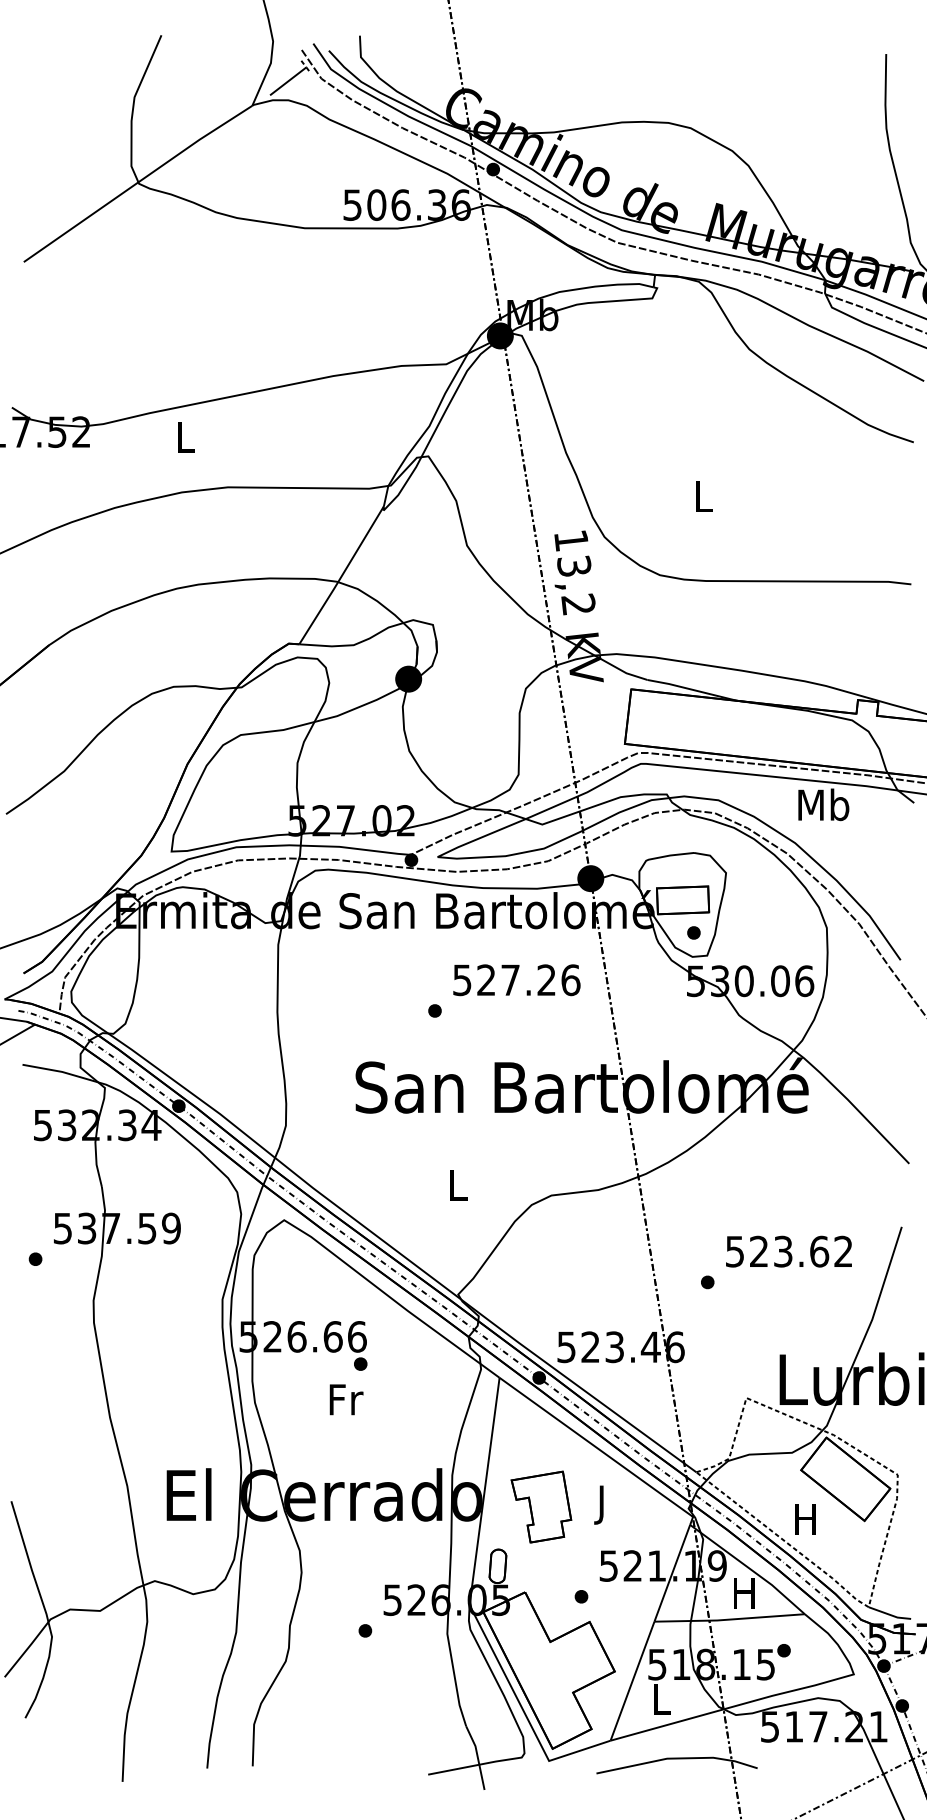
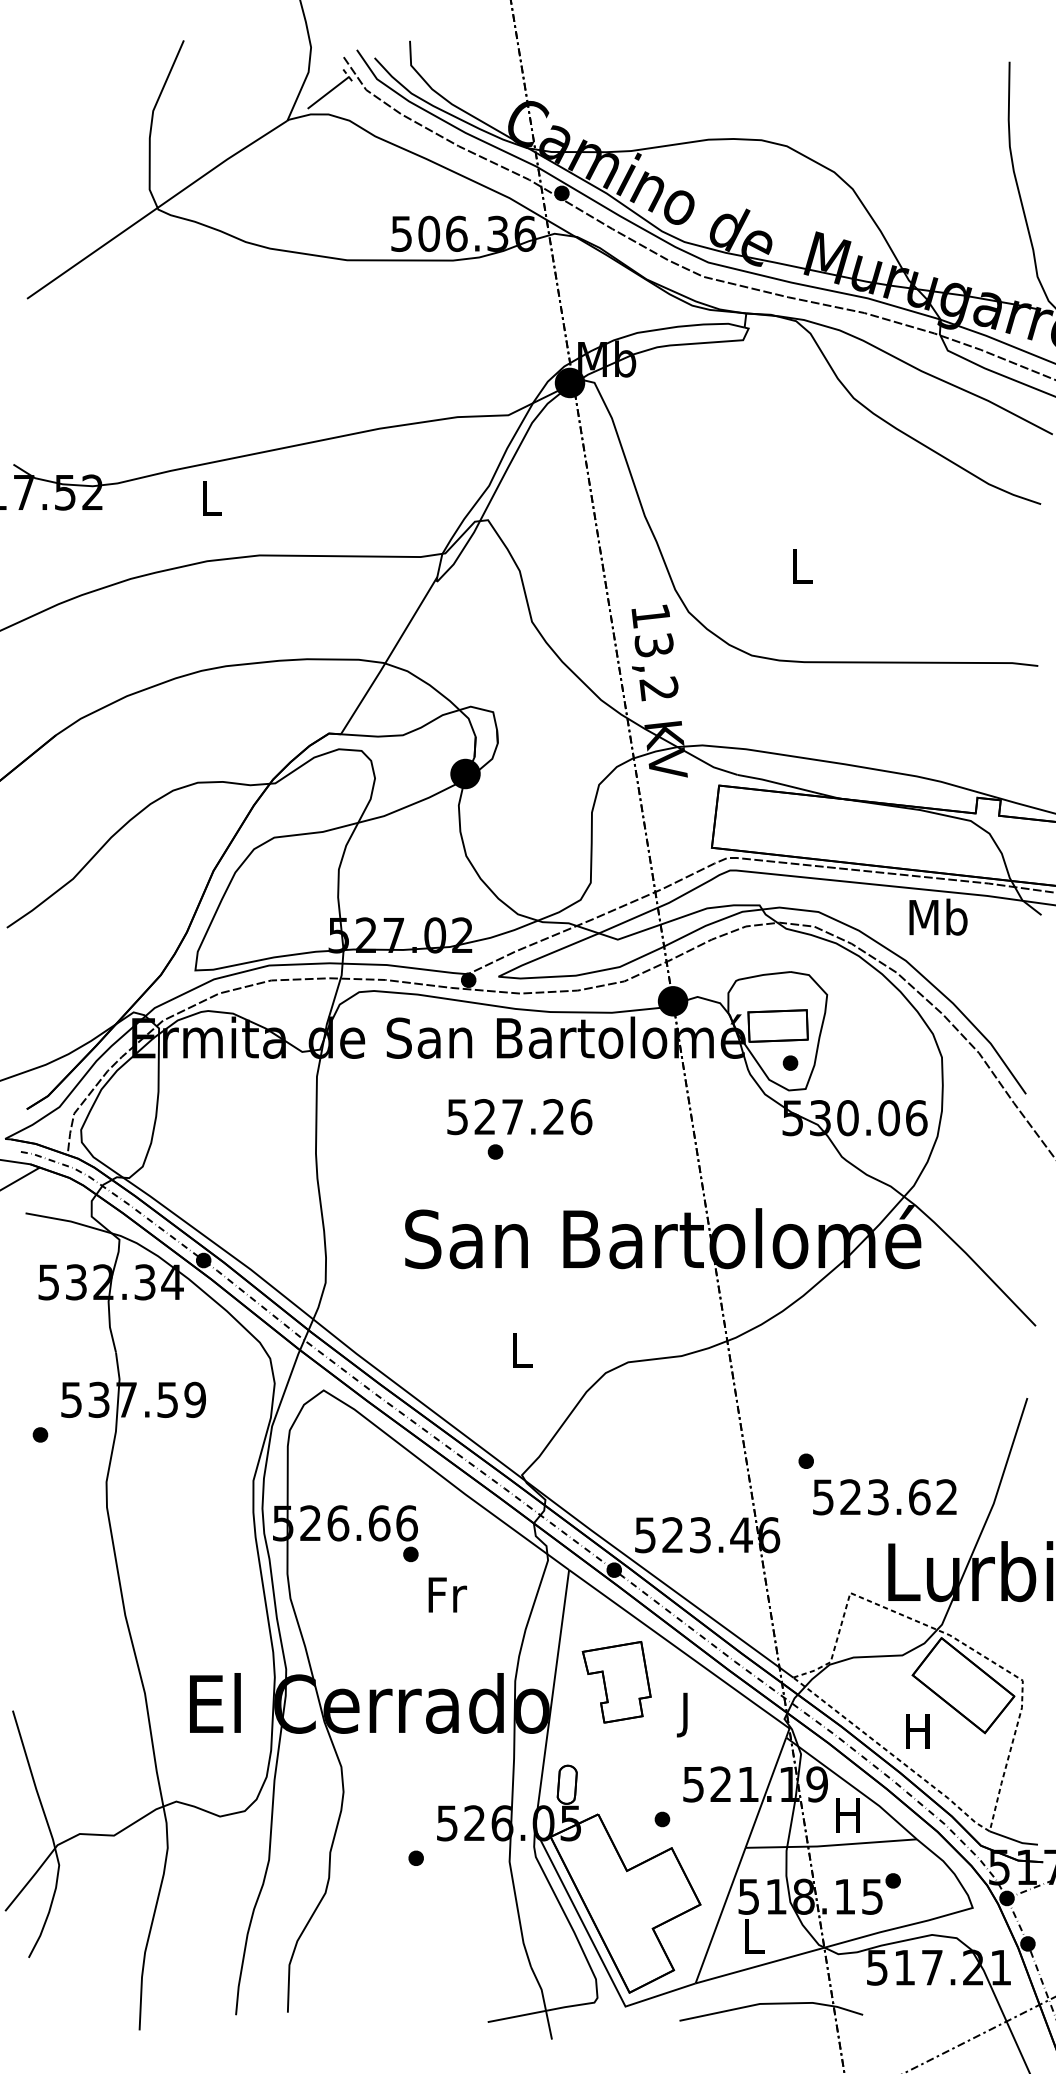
text: (516, 980) -> (519, 1117), moved
text: (788, 1251) -> (884, 1497), moved
text: (346, 1399) -> (447, 1594), moved
part: (541, 1507) -> (616, 1682), moved

